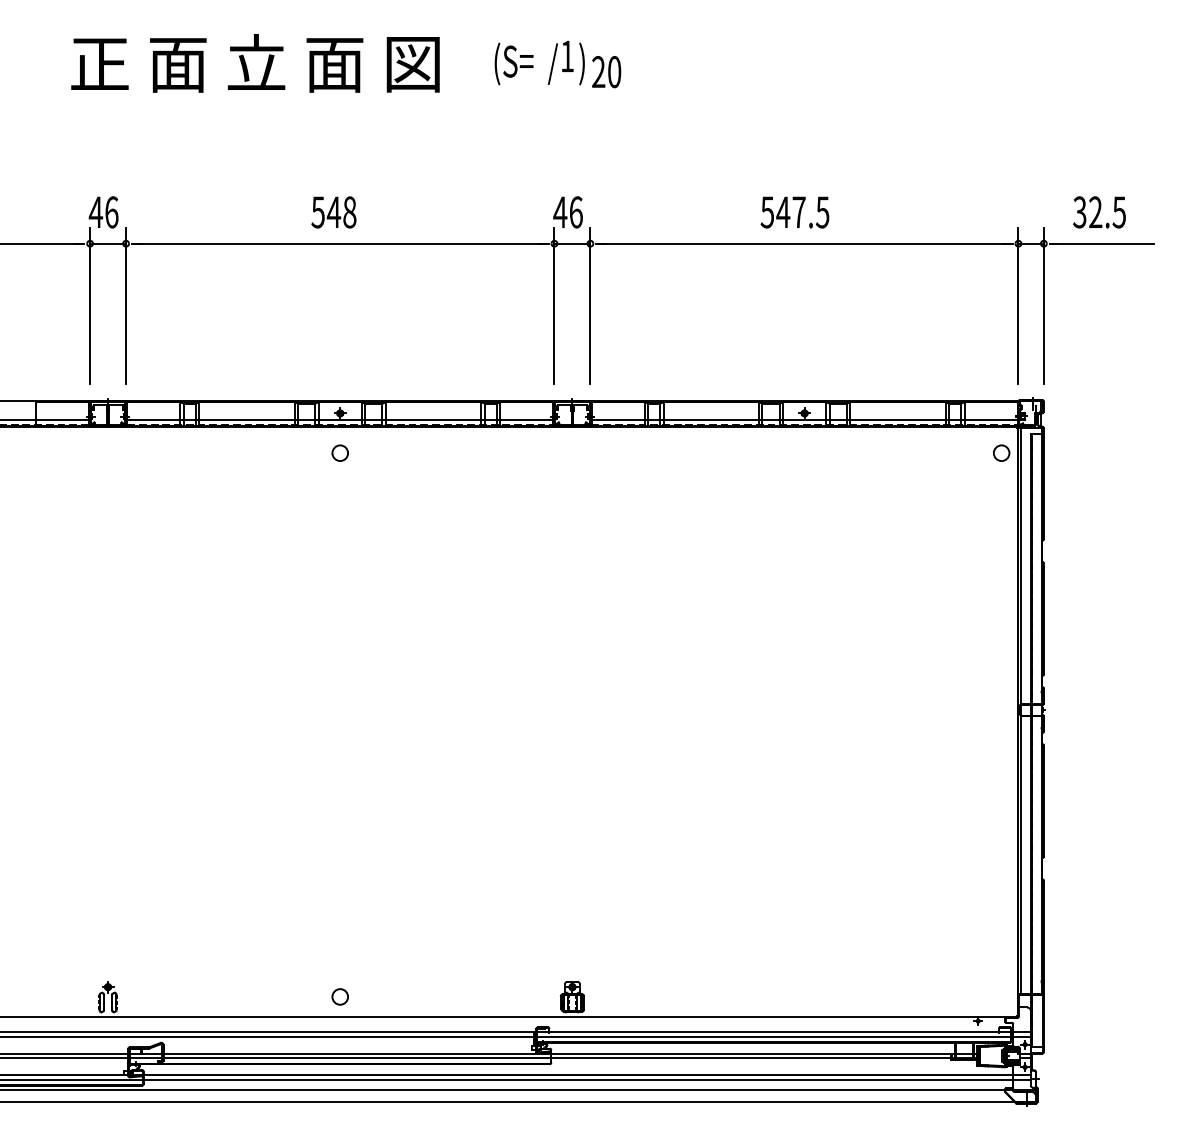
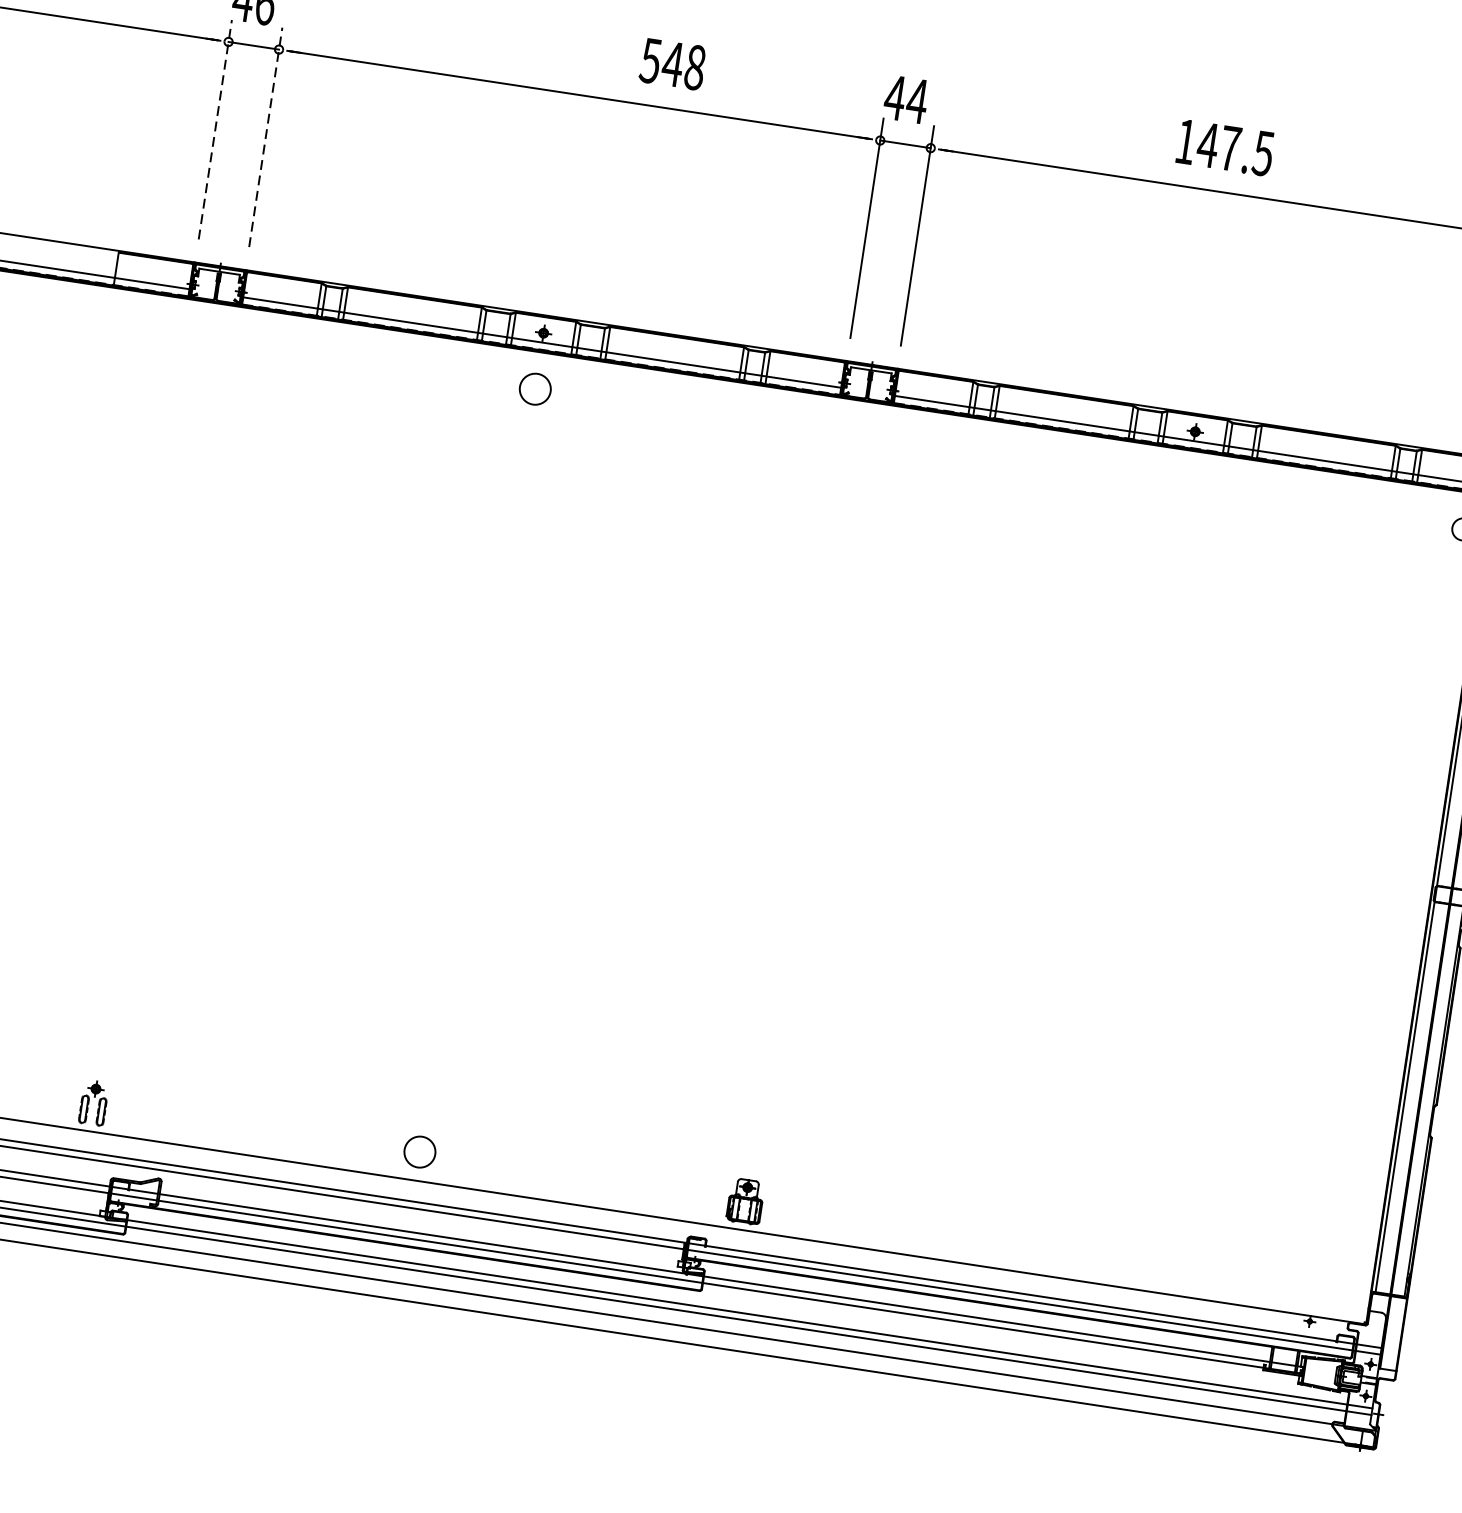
text: (333, 212) -> (672, 64), moved
text: (576, 212) -> (917, 101), 46 -> 44
text: (766, 212) -> (1184, 141), 547.5 -> 147.5
line: (90, 305) -> (216, 128), solid -> dashed
line: (126, 305) -> (266, 136), solid -> dashed
circle: (339, 452) -> (534, 387), size x1.4
circle: (339, 996) -> (418, 1151), size x1.4

